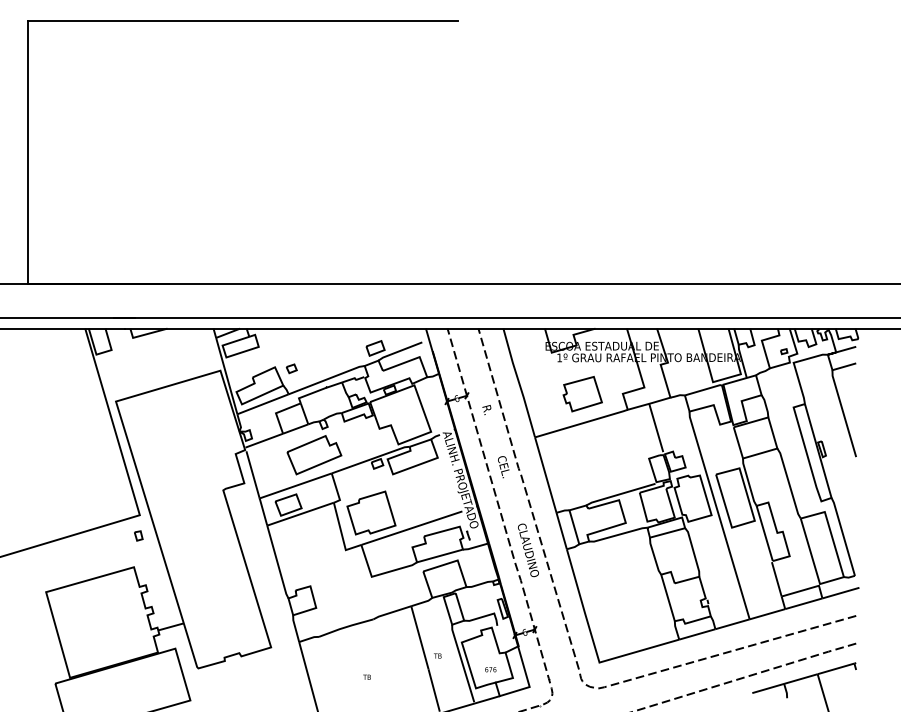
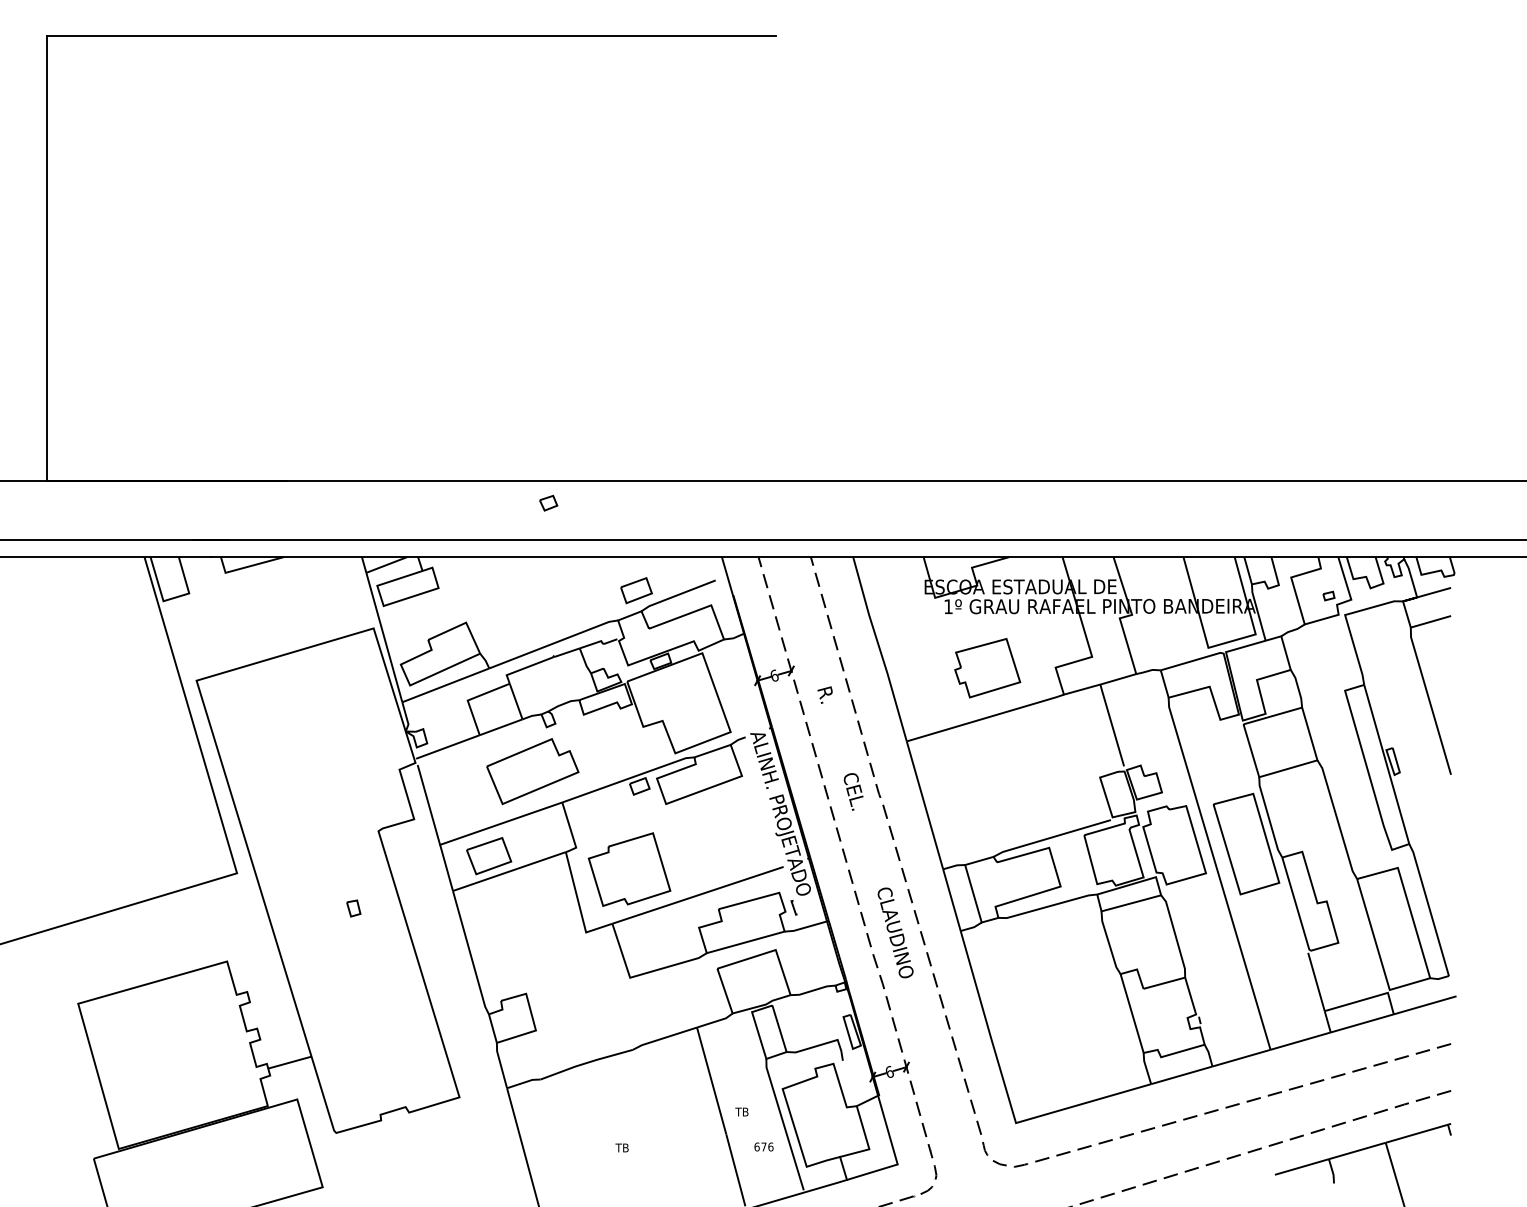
part: (291, 368) -> (548, 502), moved
part: (138, 535) -> (353, 907), moved
text: (490, 669) -> (763, 1146), moved

